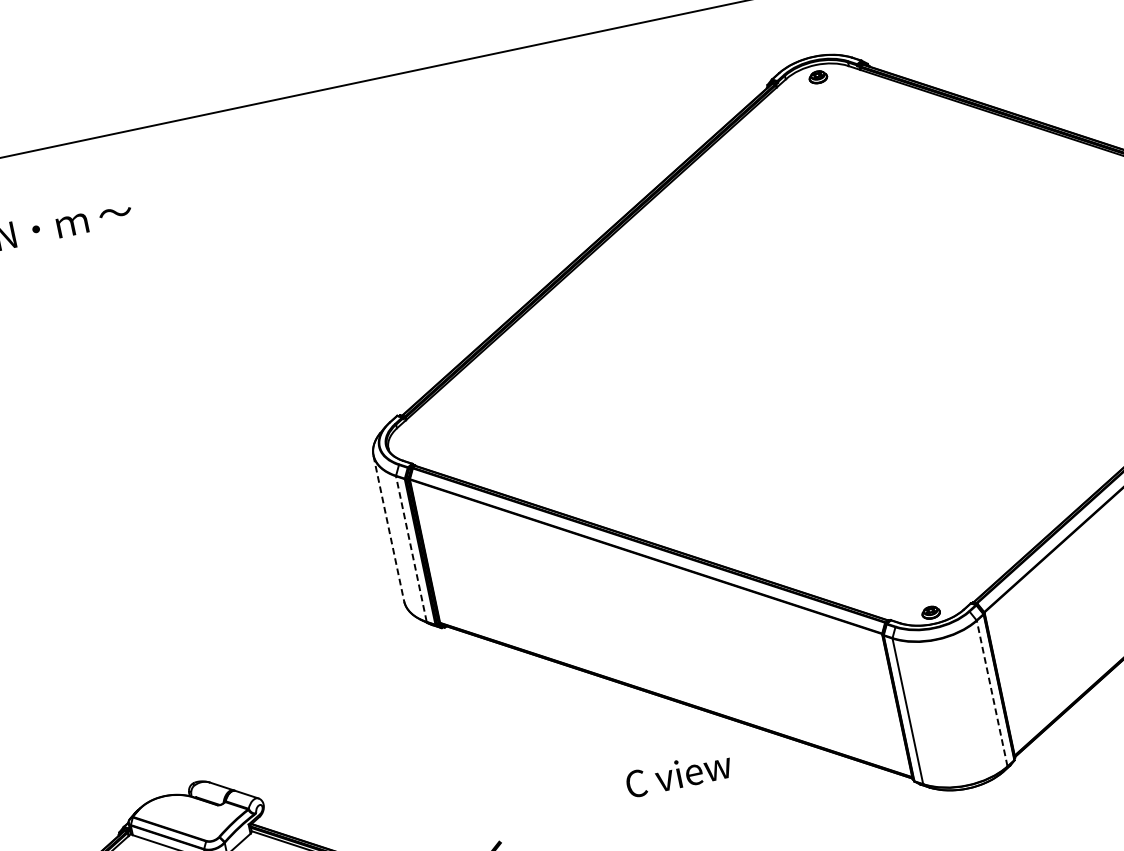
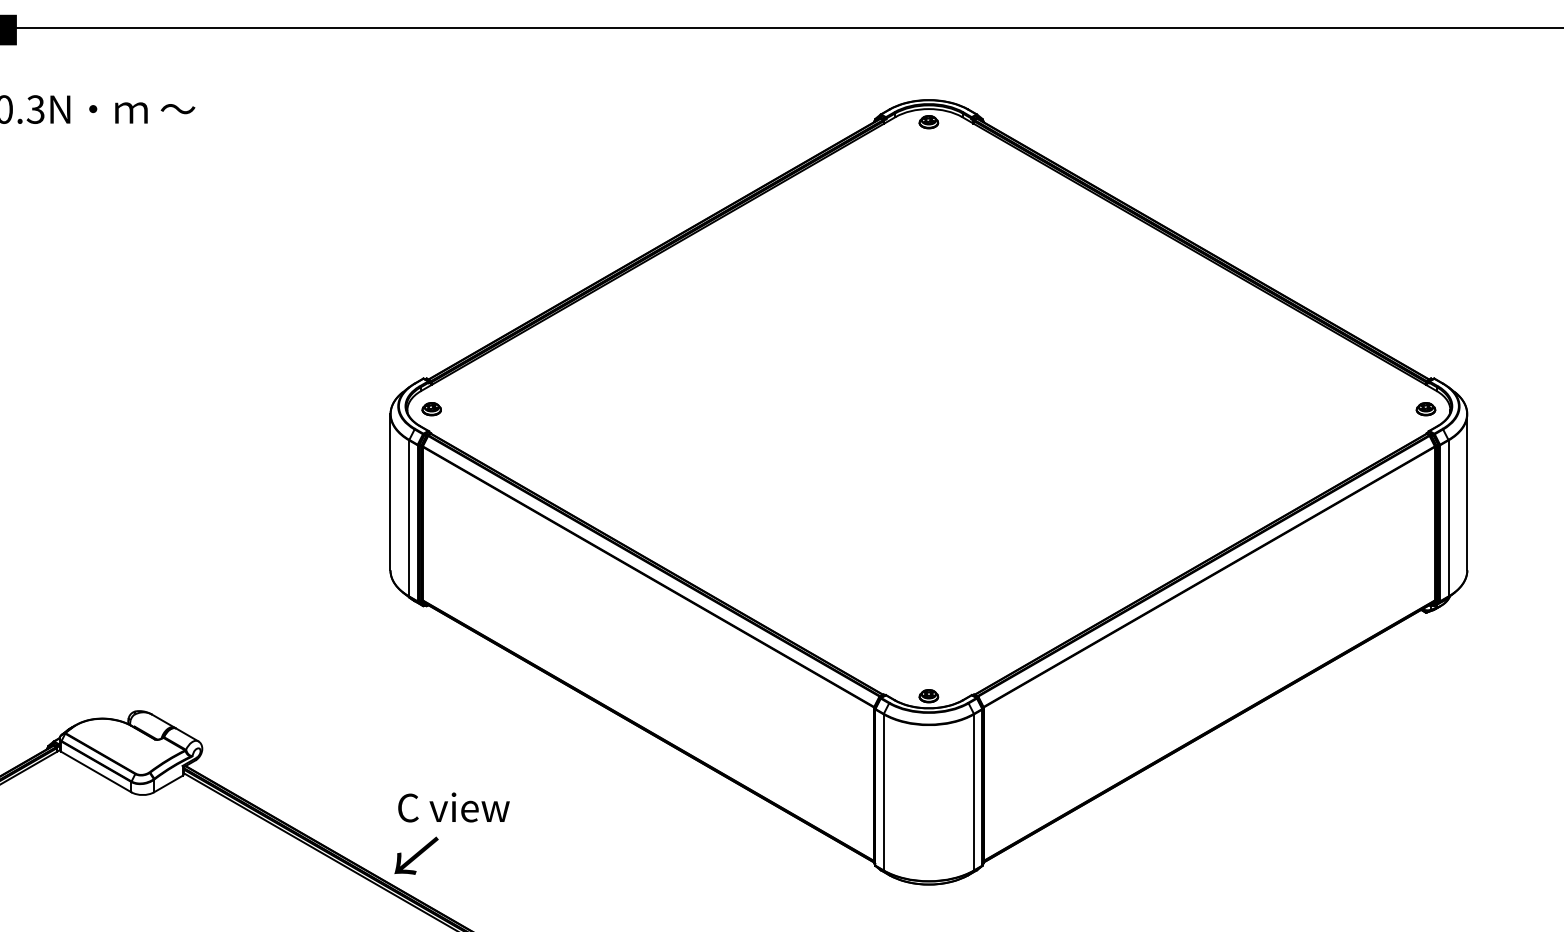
part: (410, 443) -> (431, 409), added
line: (388, 528) -> (390, 492), dashed -> solid
line: (411, 549) -> (409, 518), dashed -> solid
line: (992, 693) -> (974, 792), dashed -> solid
text: (678, 774) -> (453, 807), moved

